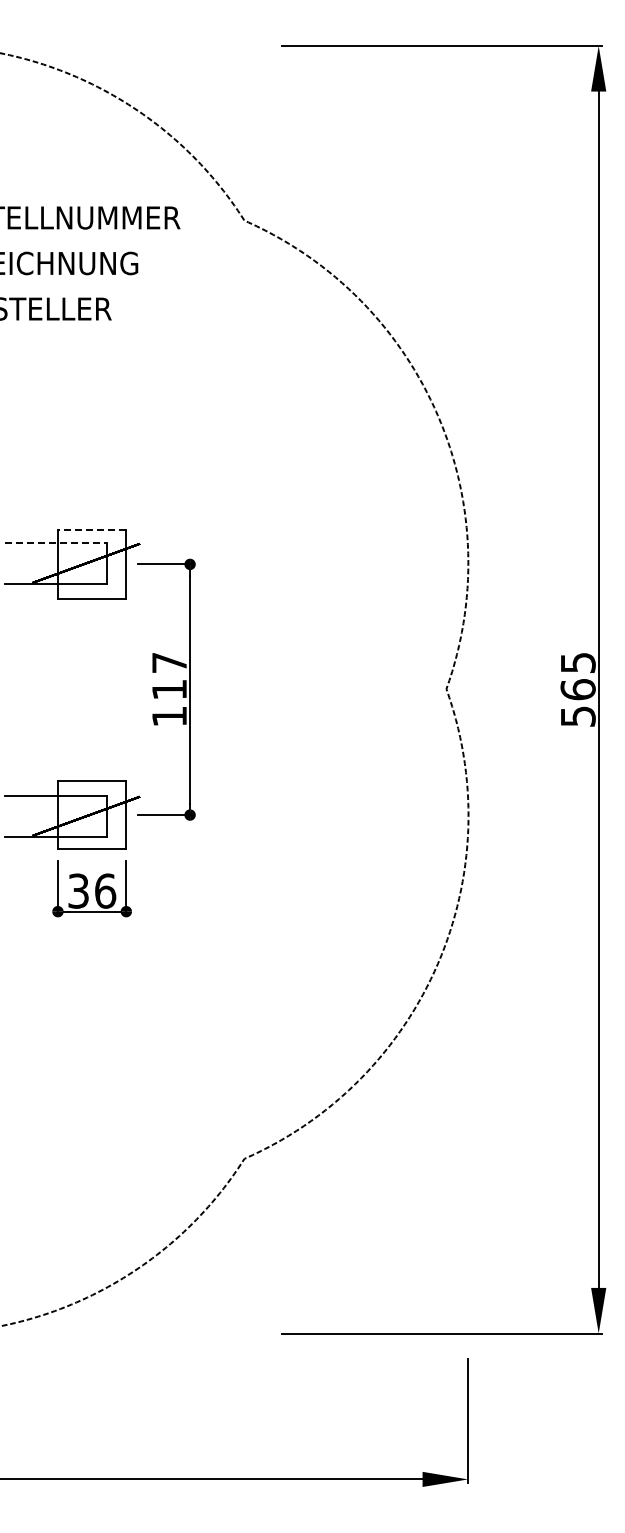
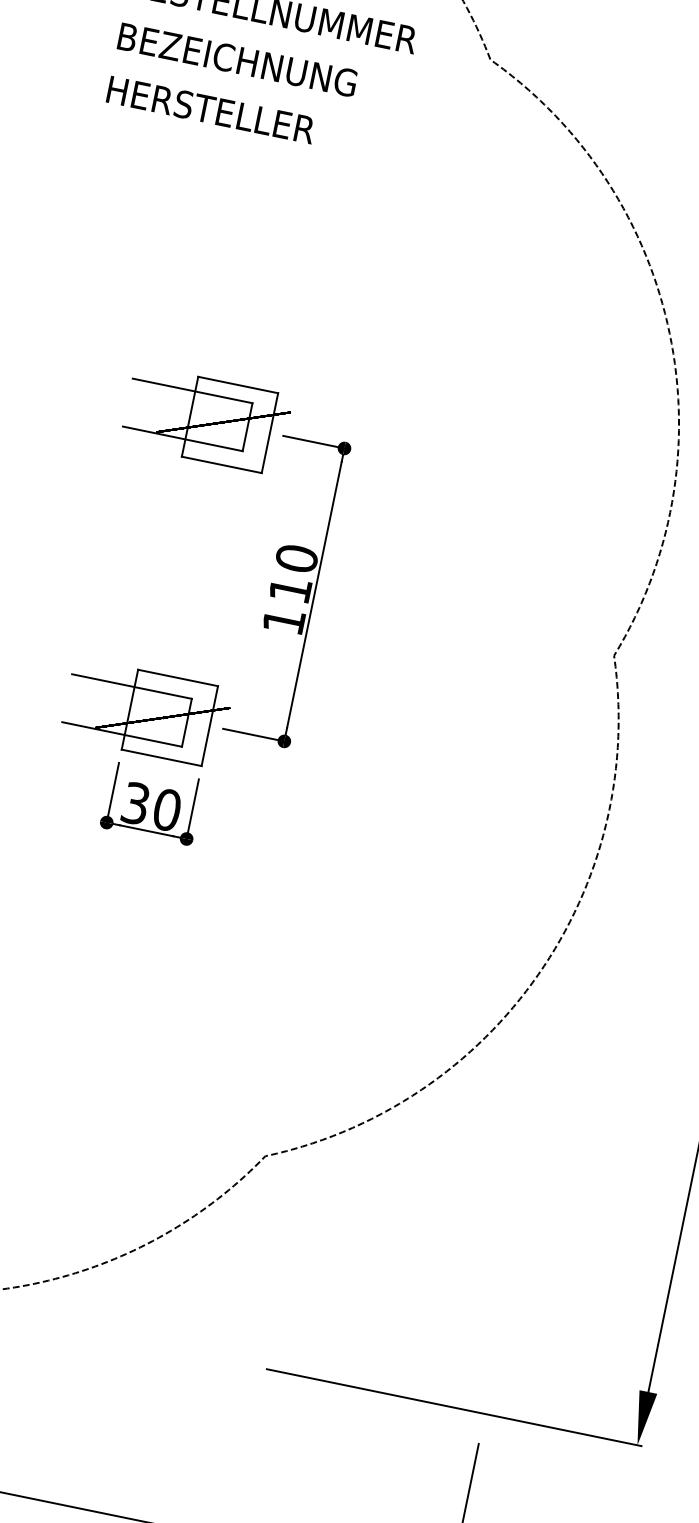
line: (91, 530) -> (237, 385), dashed -> solid
line: (56, 542) -> (193, 390), dashed -> solid
text: (169, 662) -> (296, 558), 117 -> 110
text: (105, 890) -> (167, 809), 36 -> 30

